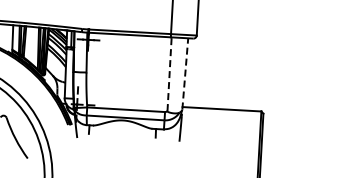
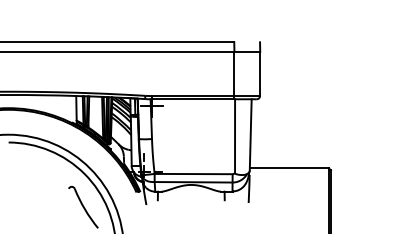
line: (185, 73) -> (250, 134), dashed -> solid
line: (170, 74) -> (235, 136), dashed -> solid

